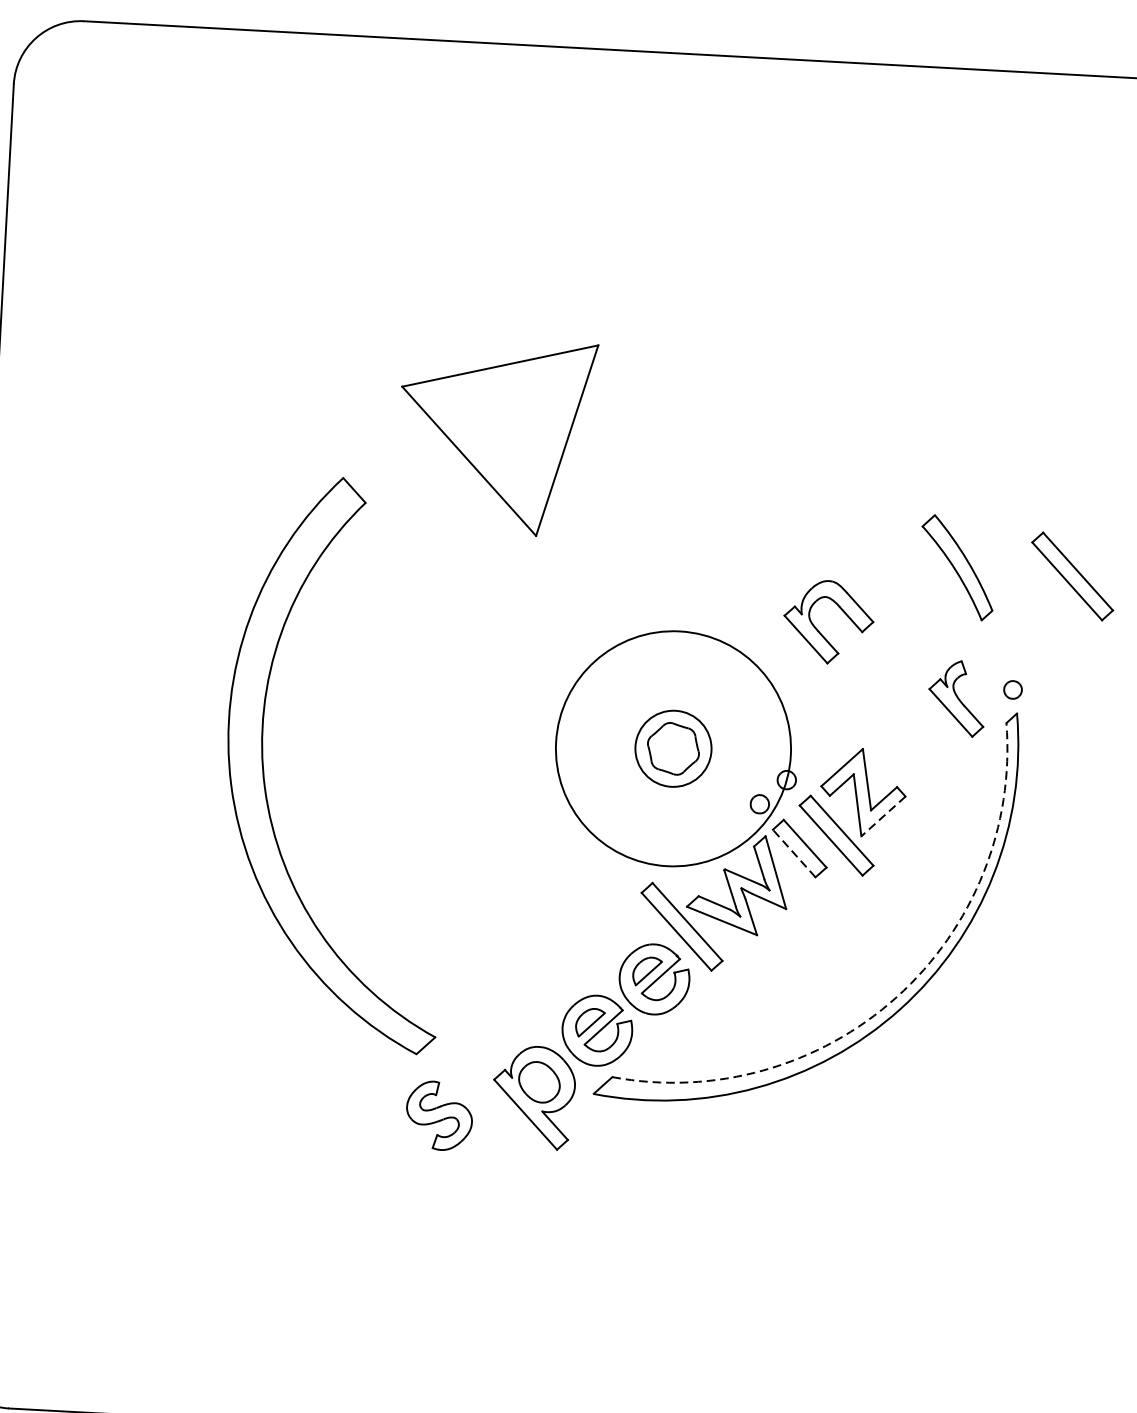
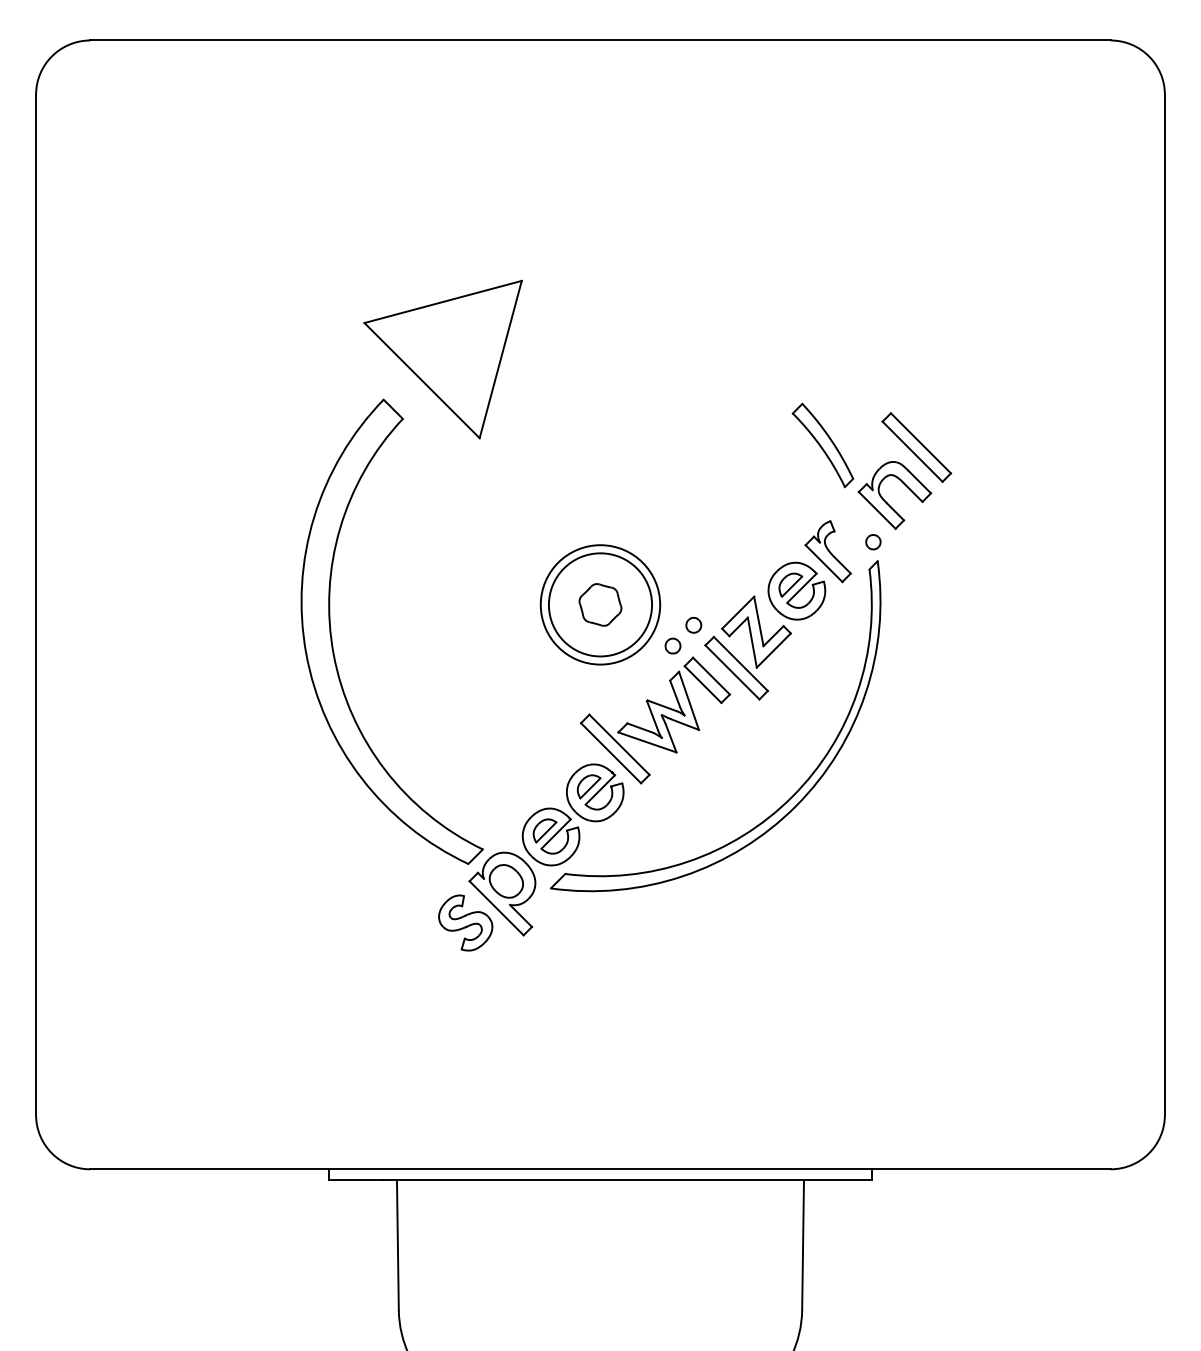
part: (819, 630) -> (887, 502), moved
part: (915, 744) -> (796, 590), added
circle: (673, 748) -> (600, 604), size x0.62
circle: (673, 748) -> (600, 604), size x1.67
part: (264, 766) -> (332, 637), moved
line: (883, 816) -> (773, 650), dashed -> solid
line: (794, 853) -> (703, 684), dashed -> solid
arc: (896, 997) -> (792, 796), dashed -> solid
part: (439, 1115) -> (465, 922), moved

